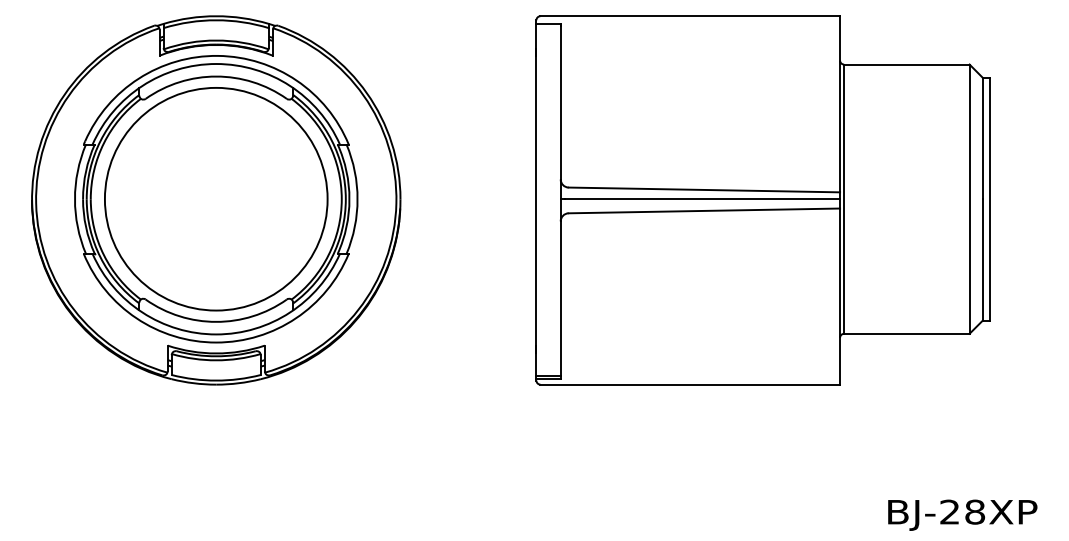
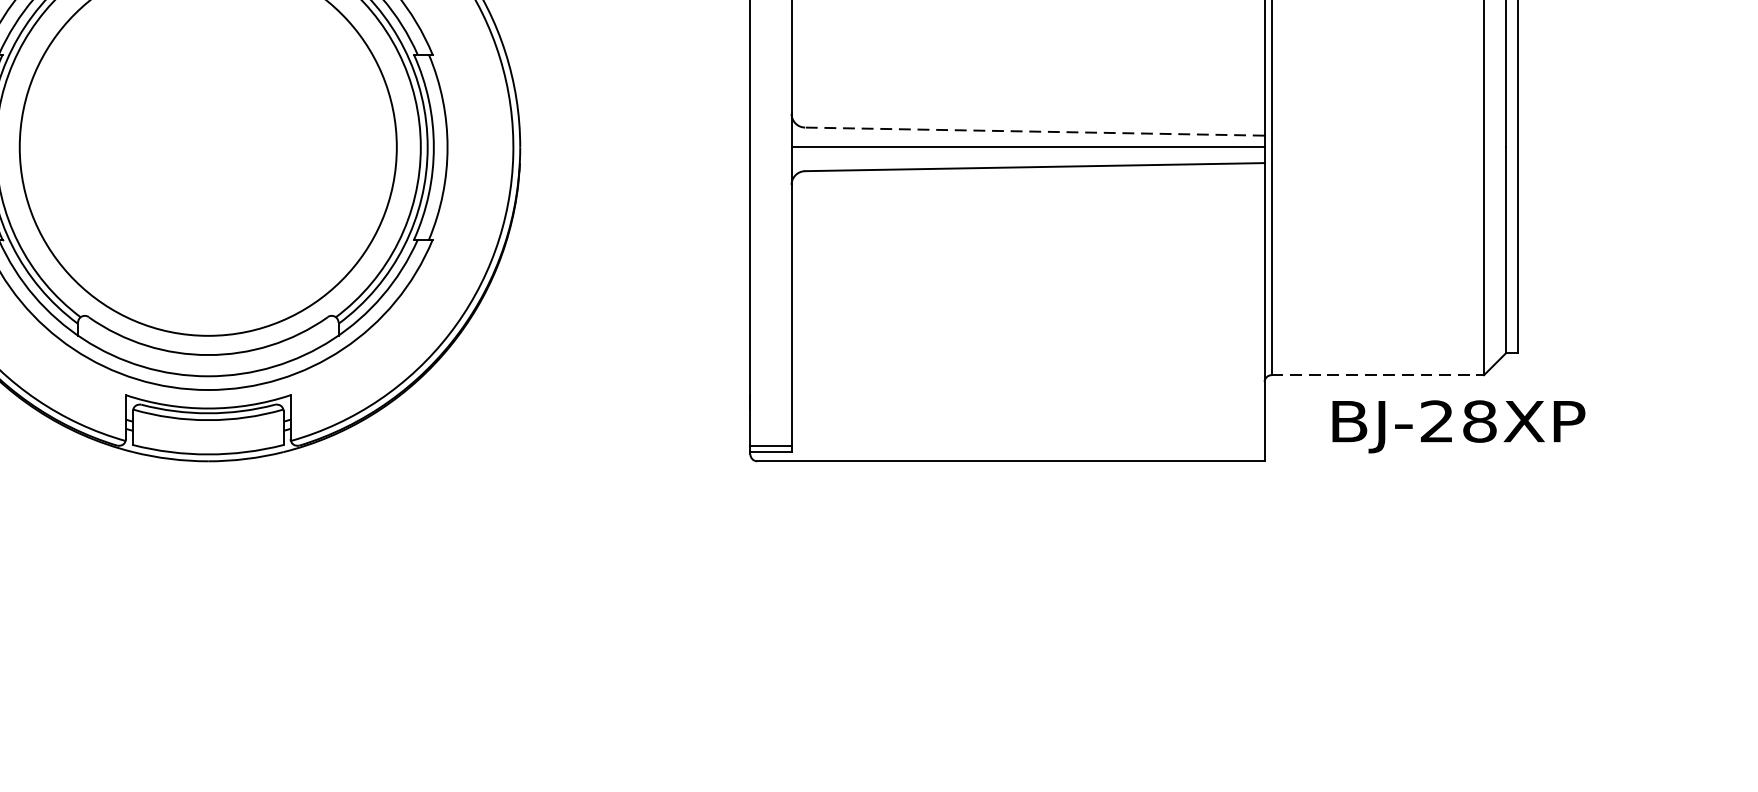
line: (704, 189) -> (1035, 130), solid -> dashed
line: (906, 333) -> (1377, 374), solid -> dashed
text: (962, 514) -> (1458, 425), moved

